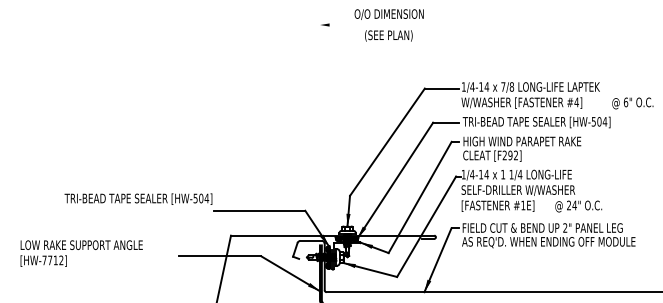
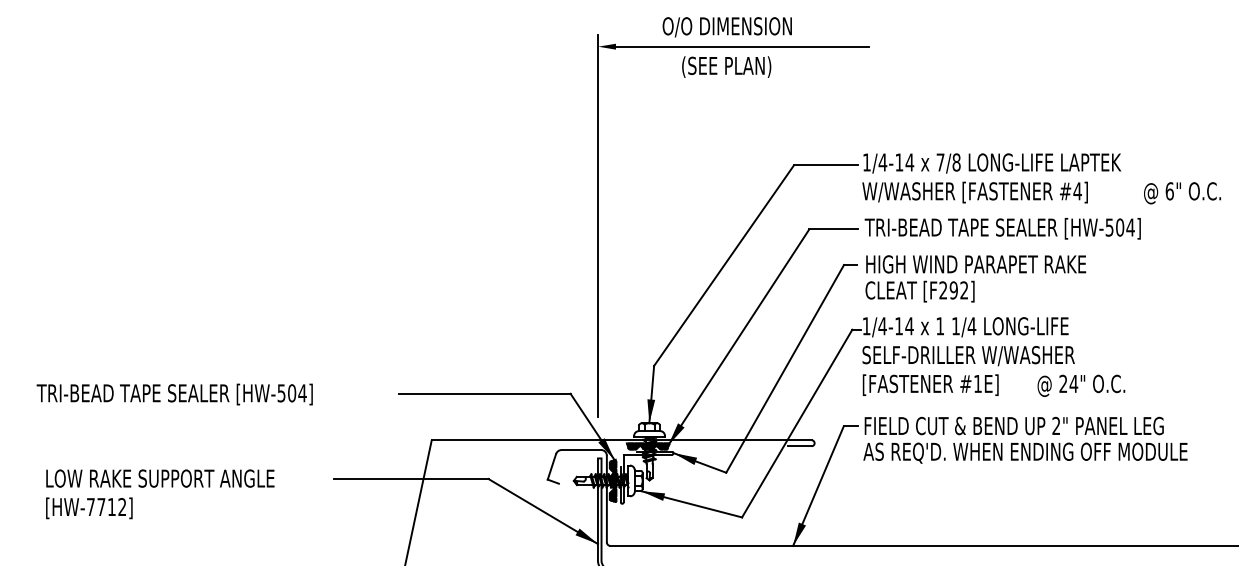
line: (396, 25) -> (740, 47), added
line: (320, 120) -> (598, 225), added
text: (138, 198) -> (174, 393), moved
text: (81, 253) -> (159, 494), moved

